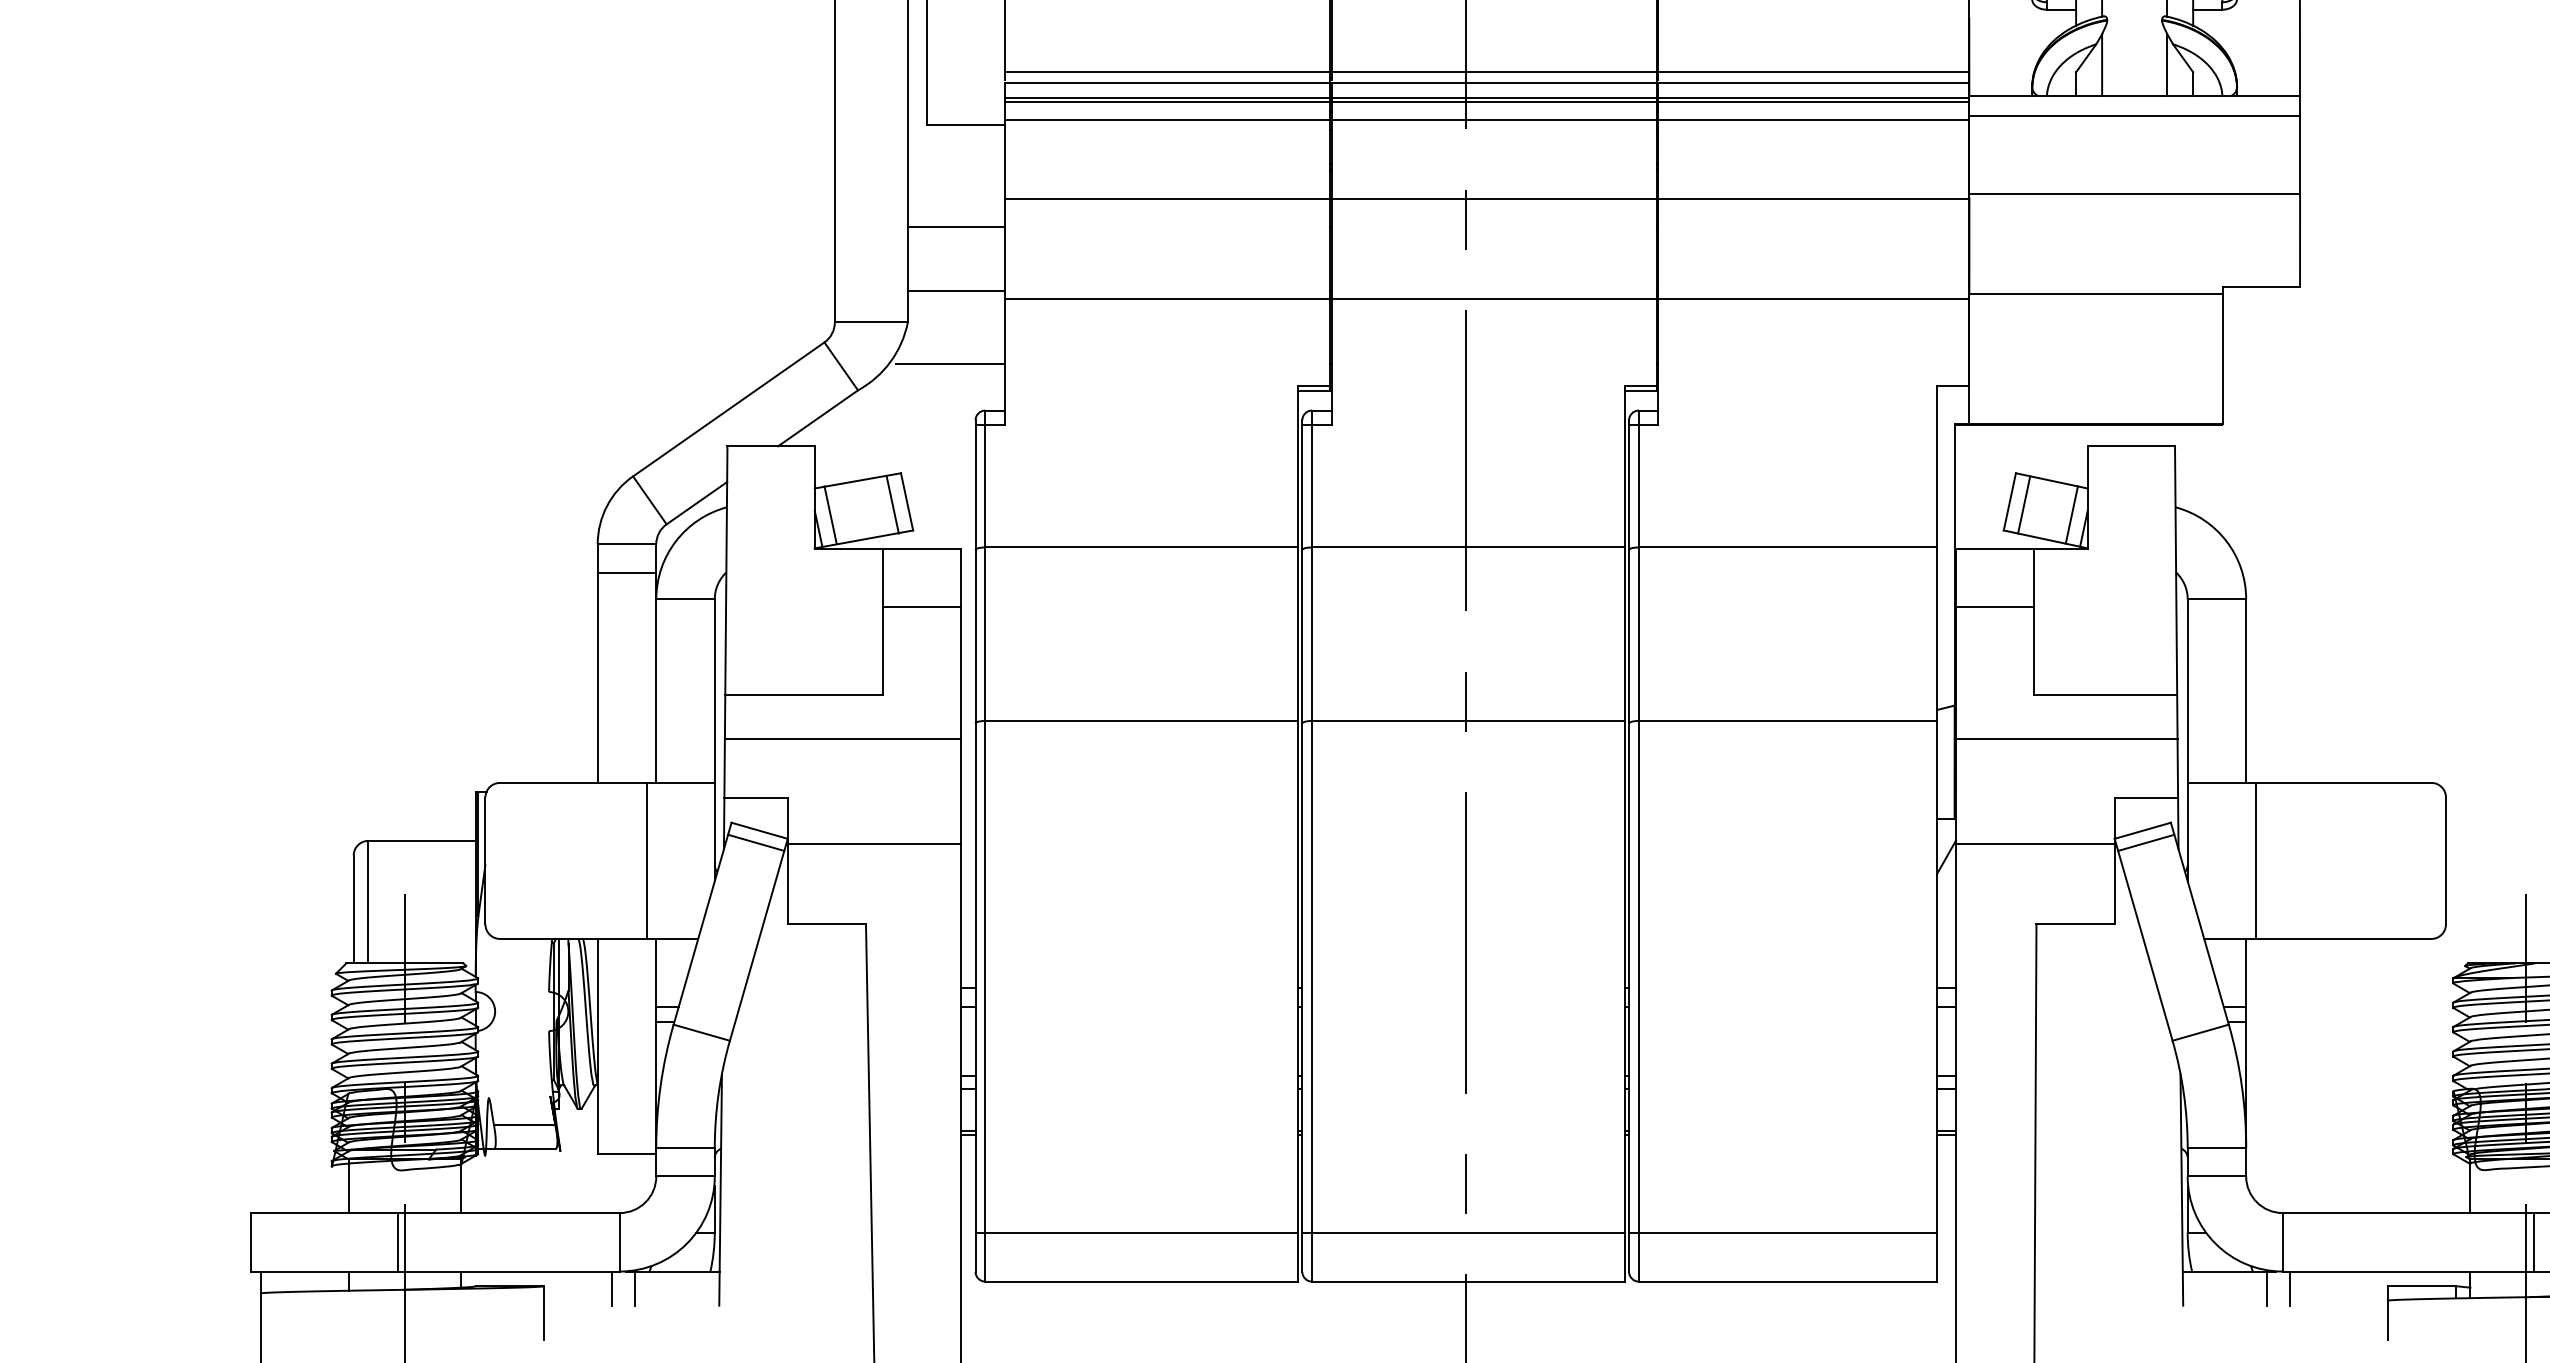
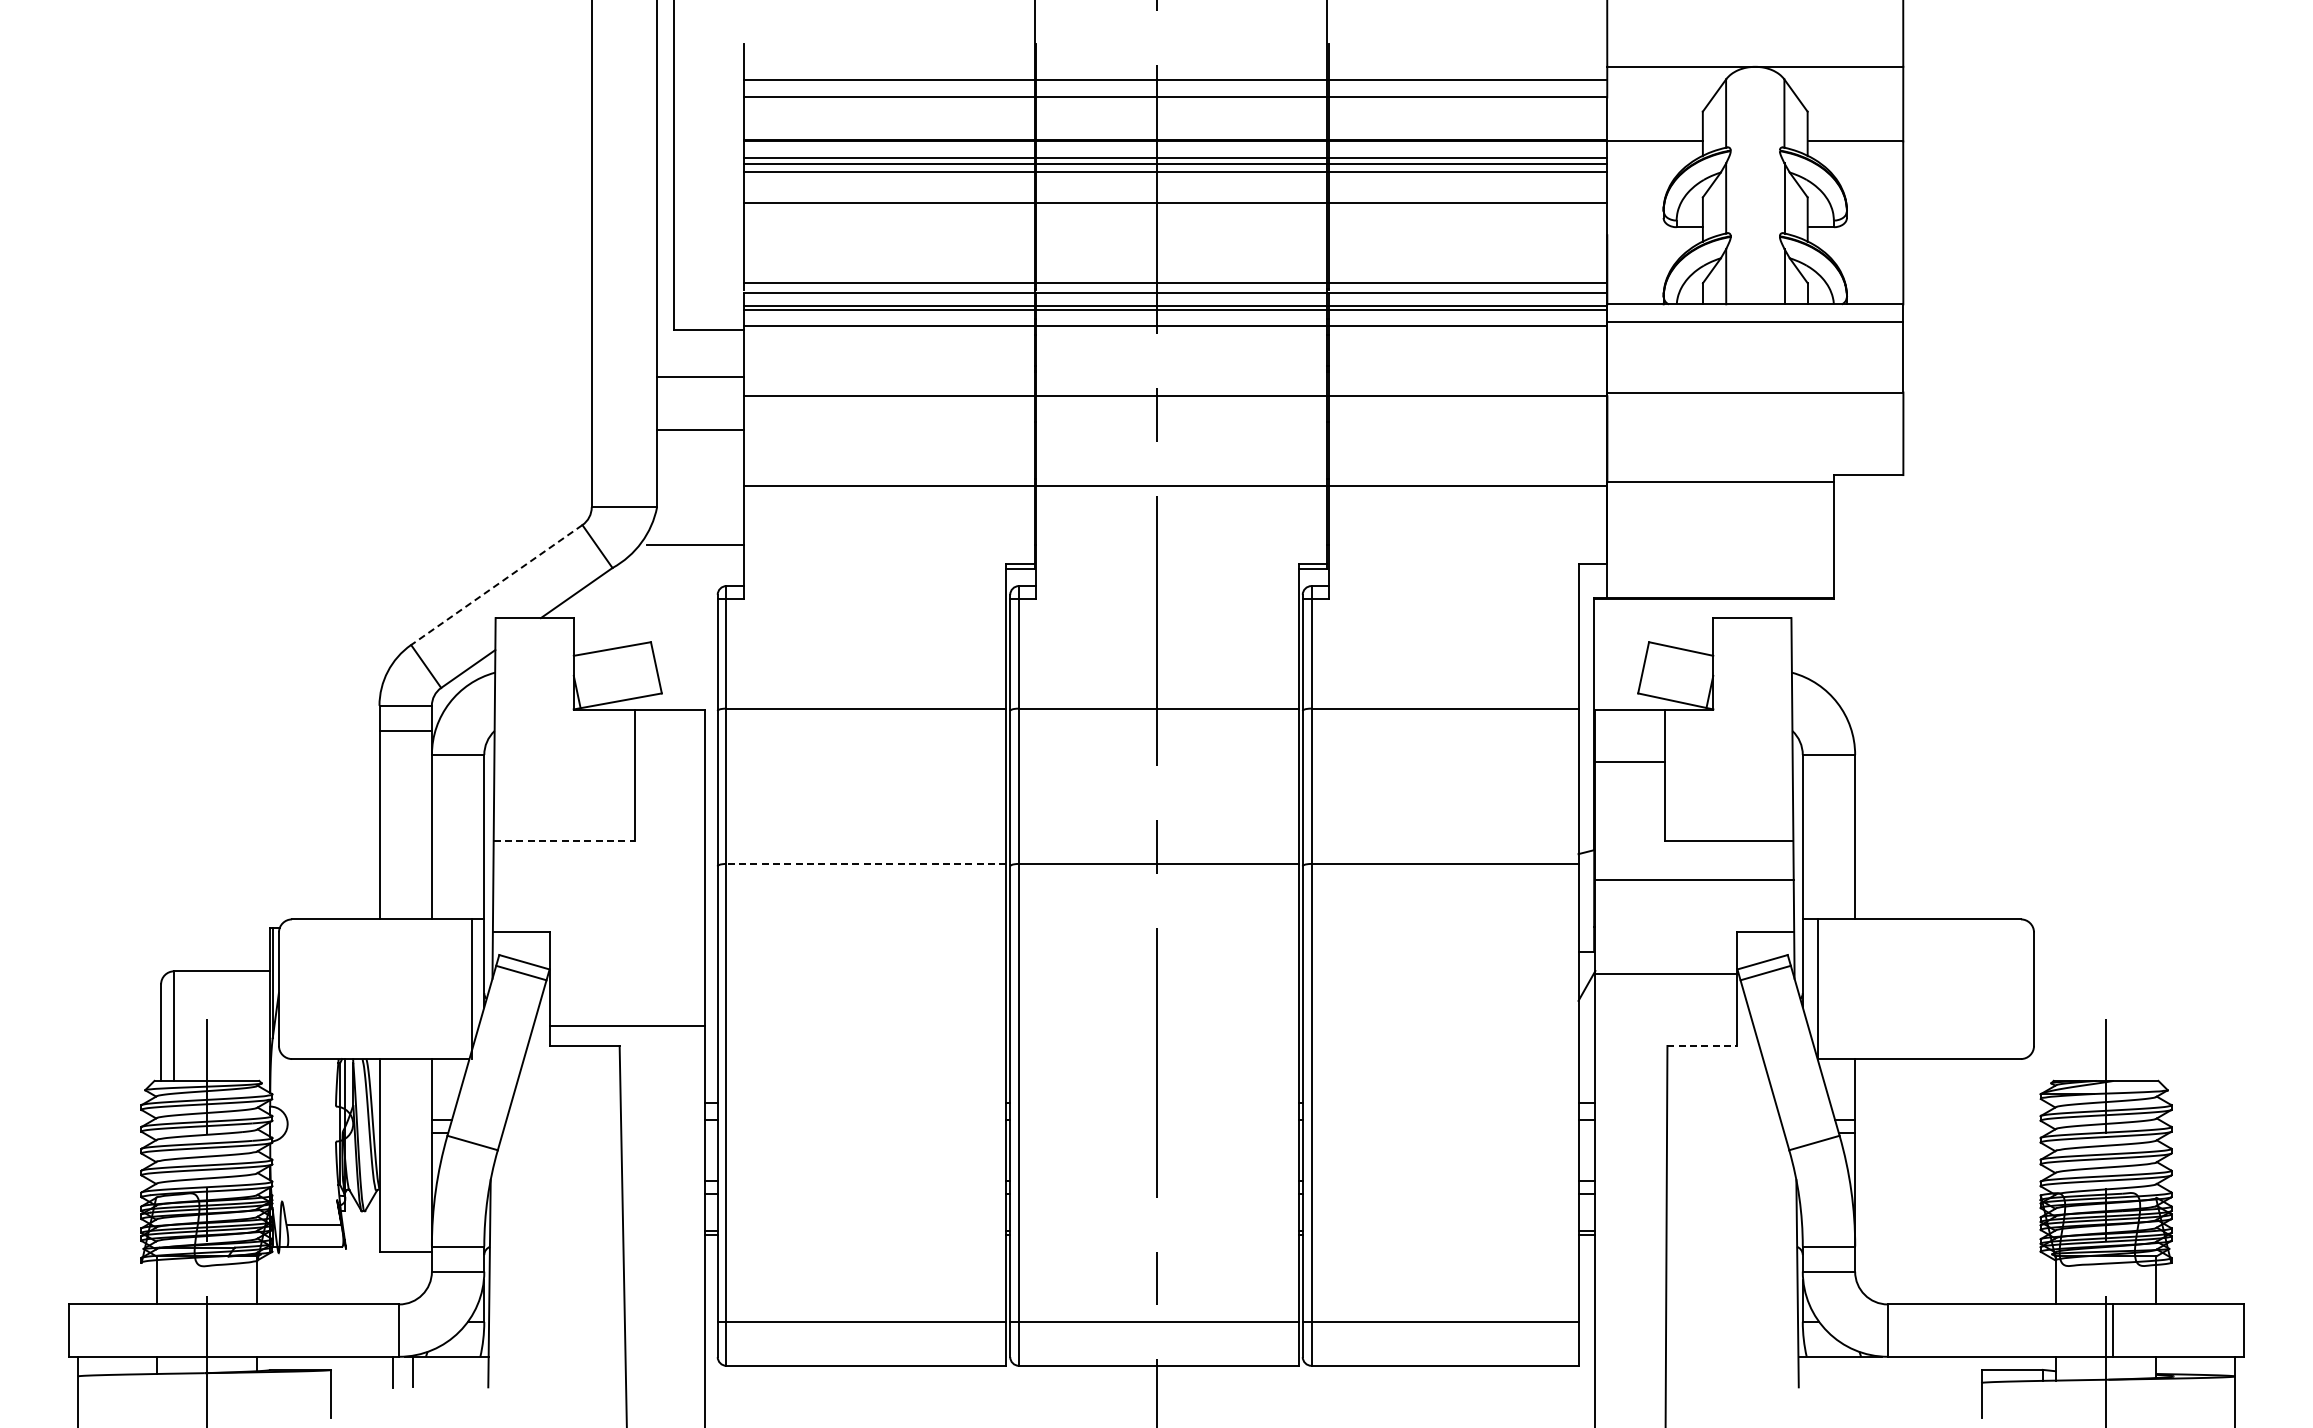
line: (956, 227) -> (700, 377), moved
line: (956, 290) -> (700, 429), moved
line: (728, 409) -> (496, 585), solid -> dashed
line: (892, 504) -> (643, 670), removed
line: (2023, 504) -> (1655, 670), removed
line: (830, 514) -> (587, 679), removed
line: (2071, 514) -> (1698, 679), removed
line: (921, 607) -> (669, 762), removed
line: (804, 694) -> (564, 840), solid -> dashed
line: (1141, 720) -> (866, 863), solid -> dashed
line: (842, 739) -> (598, 880), removed
line: (873, 843) -> (626, 1025), moved
line: (646, 861) -> (472, 989), moved
line: (2255, 861) -> (1817, 989), moved
line: (2075, 923) -> (1702, 1045), solid -> dashed
line: (397, 1242) -> (200, 1330), removed
line: (2266, 1287) -> (1873, 1371), removed
line: (2290, 1287) -> (1894, 1371), removed

